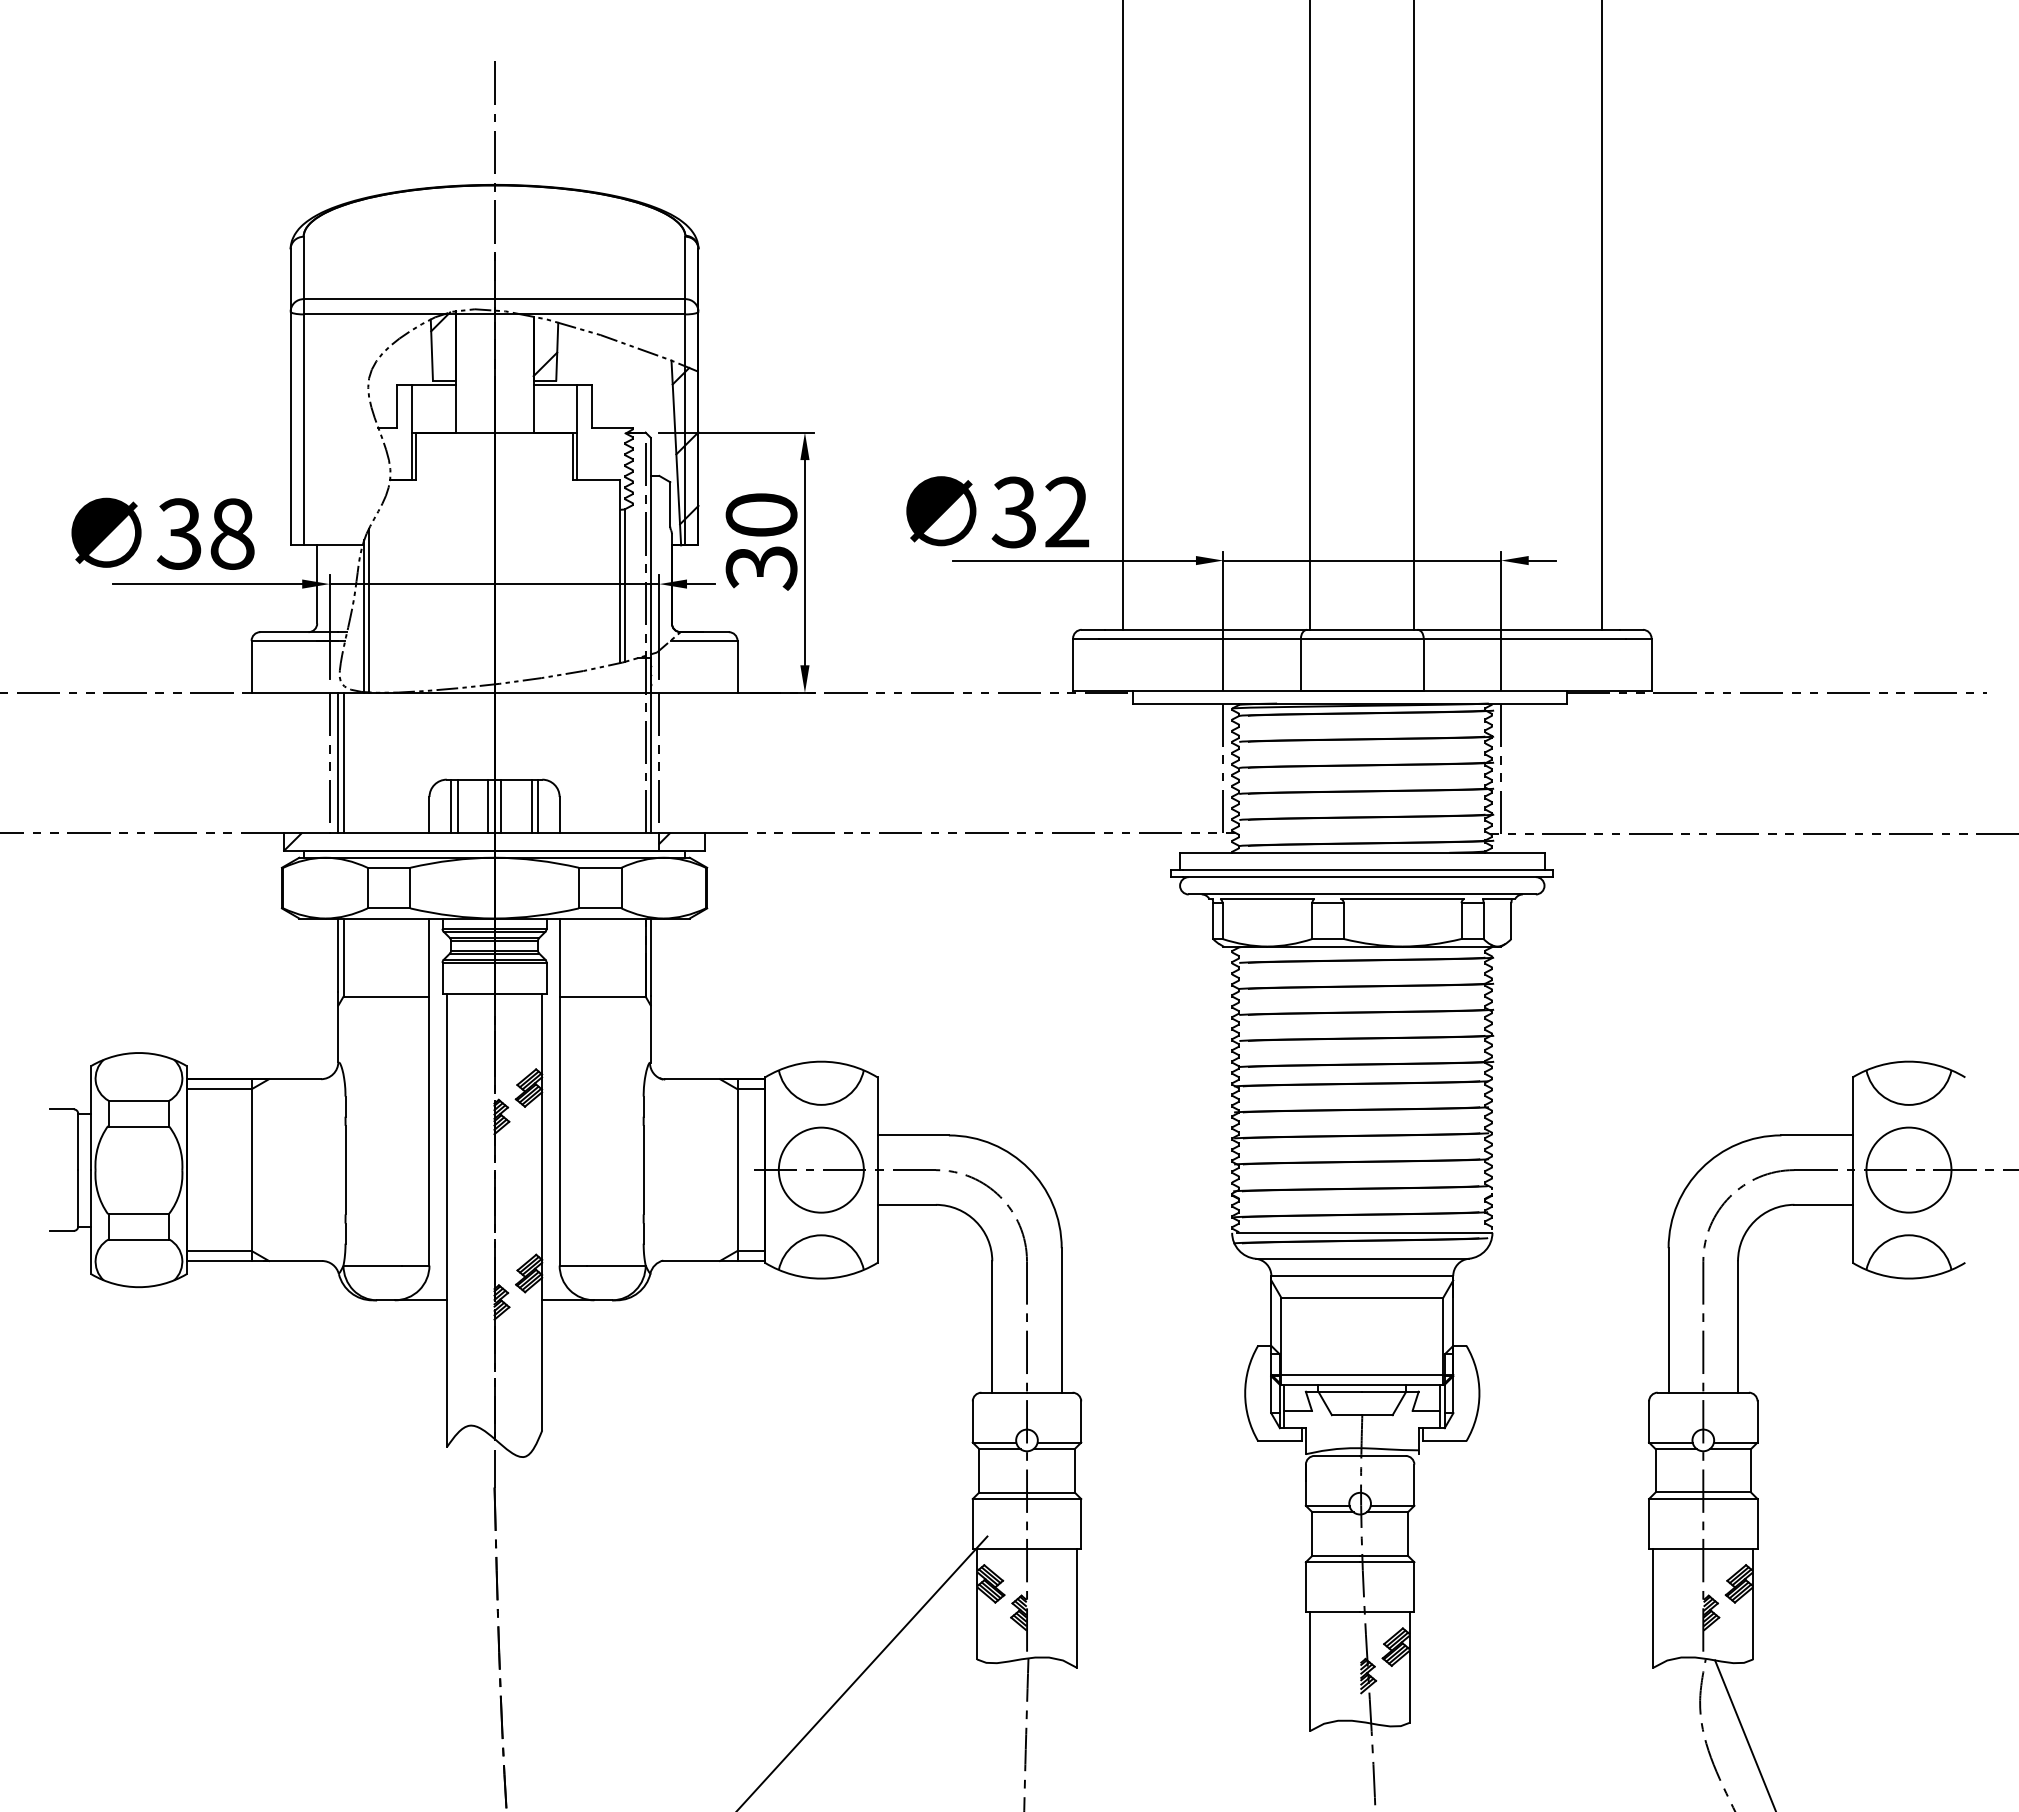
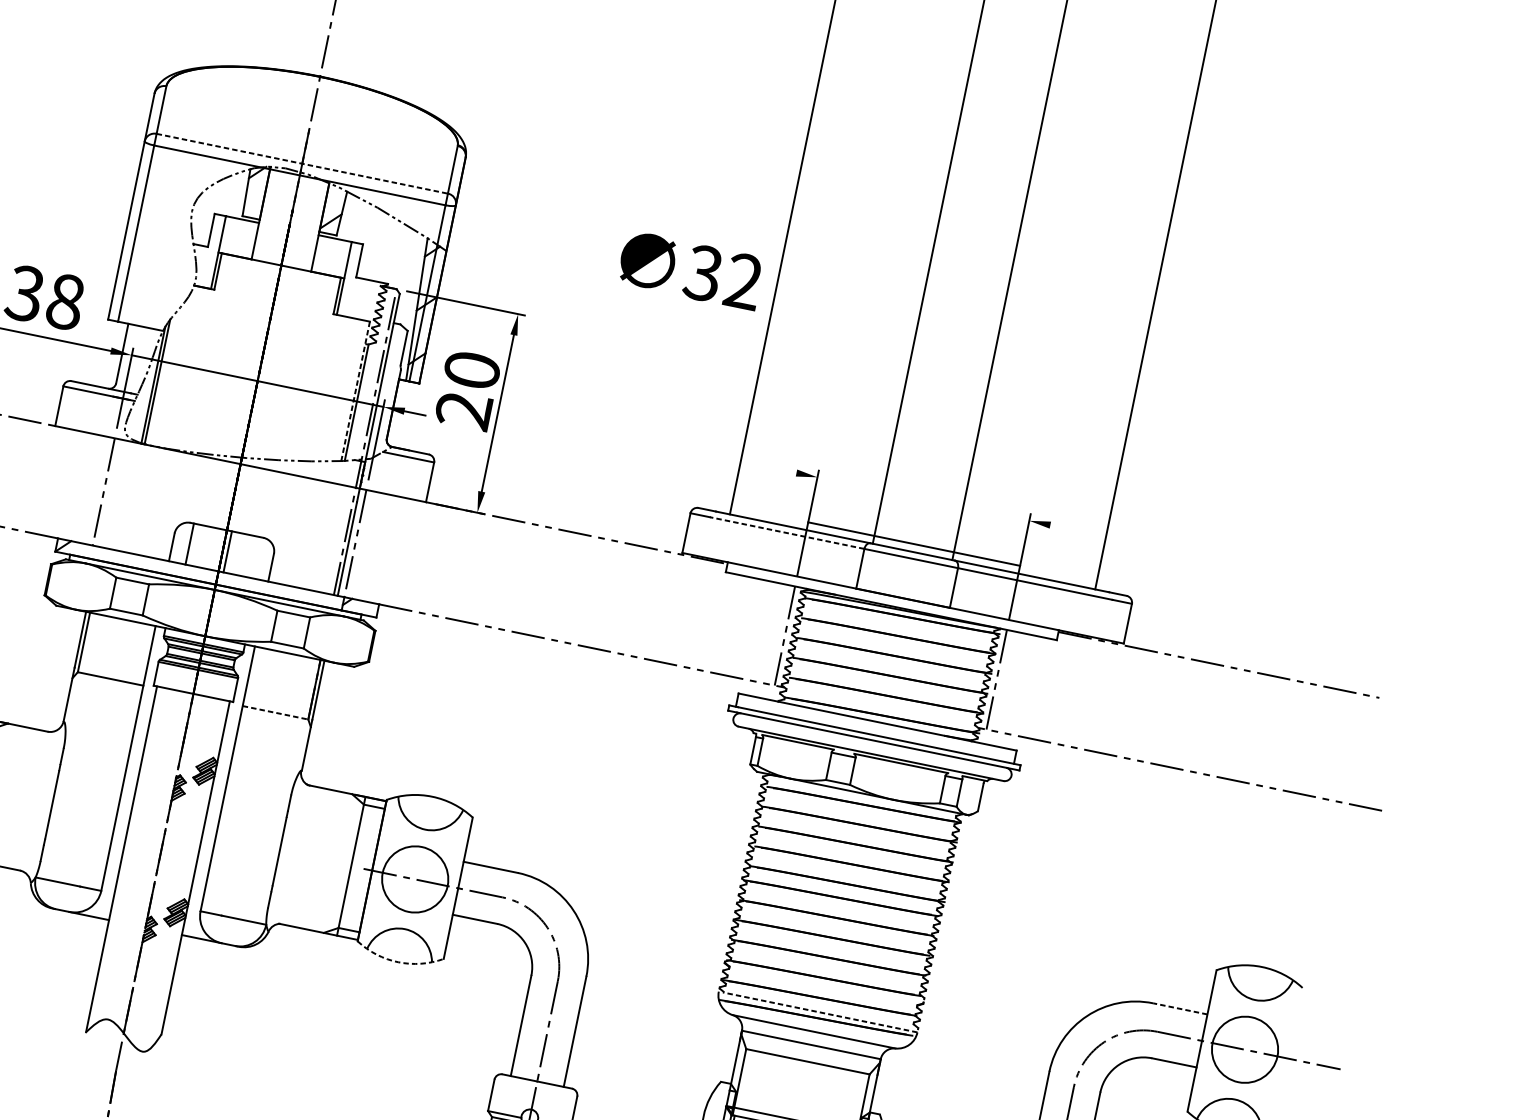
line: (494, 299) -> (302, 163), solid -> dashed
text: (997, 512) -> (690, 270), moved
line: (1073, 560) -> (703, 453), removed
line: (1362, 560) -> (914, 544), moved
line: (1542, 560) -> (1060, 527), removed
text: (761, 568) -> (463, 411), 30 -> 20
line: (620, 572) -> (355, 392), solid -> dashed
line: (1199, 638) -> (787, 533), solid -> dashed
line: (338, 762) -> (110, 492), removed
line: (343, 762) -> (114, 493), removed
line: (457, 806) -> (194, 545), removed
line: (488, 806) -> (218, 549), removed
line: (531, 806) -> (251, 556), removed
line: (537, 806) -> (255, 557), removed
line: (602, 996) -> (275, 712), solid -> dashed
line: (1816, 1135) -> (1179, 1008), solid -> dashed
line: (1364, 1232) -> (819, 1012), solid -> dashed
arc: (821, 1278) -> (398, 962), solid -> dashed

